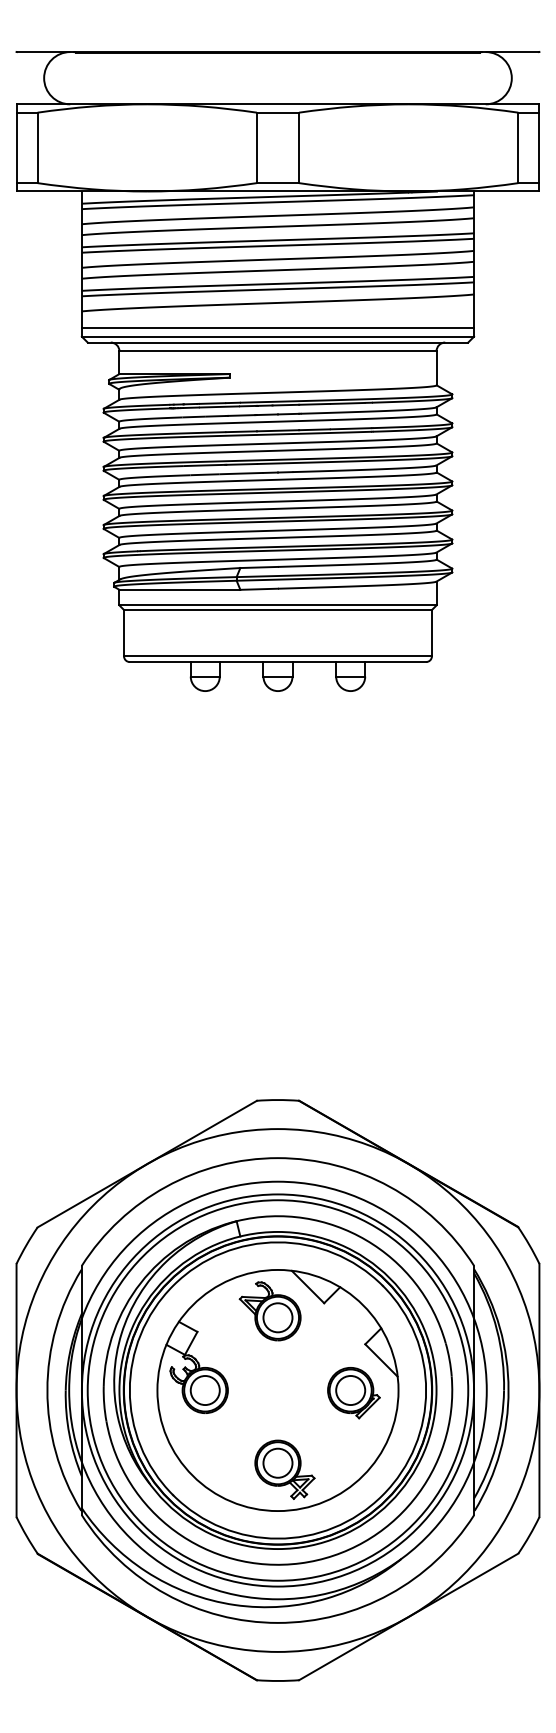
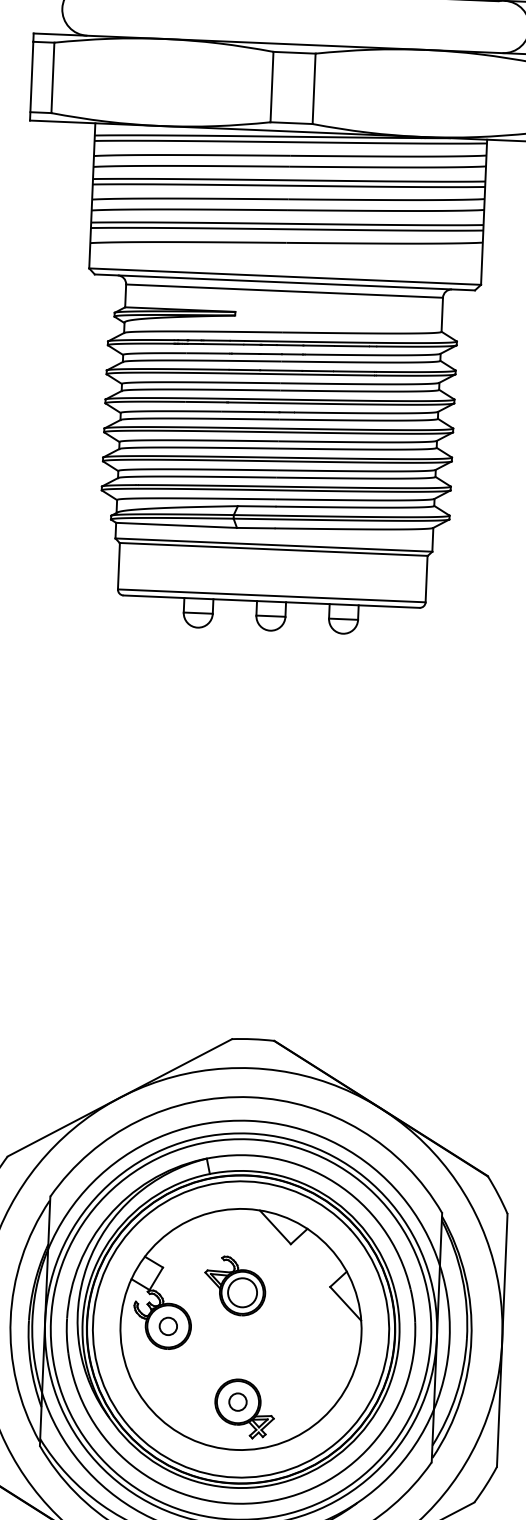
line: (277, 328) -> (285, 268), removed
part: (269, 1311) -> (234, 1286), moved
circle: (204, 1390) -> (167, 1326), size x0.6
part: (353, 1393) -> (316, 1335), removed
circle: (277, 1462) -> (237, 1401), size x0.6

